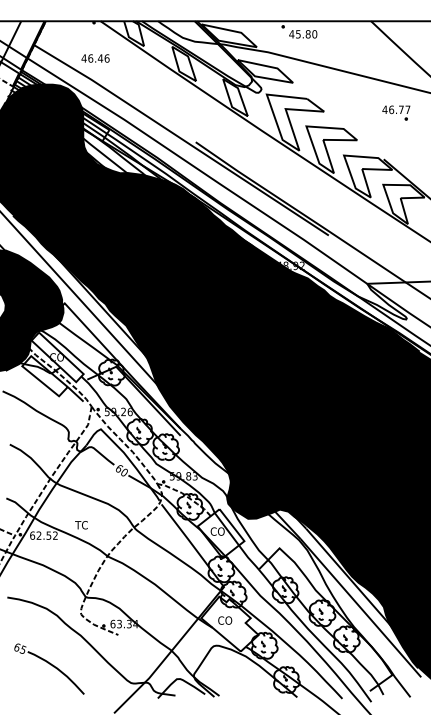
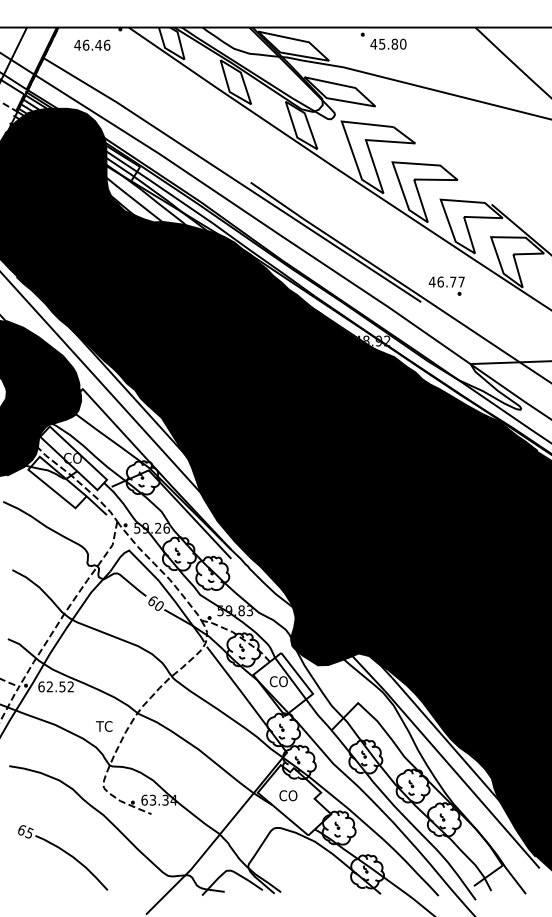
text: (95, 57) -> (92, 44), moved
part: (396, 112) -> (446, 285), moved
text: (81, 525) -> (104, 726), moved

